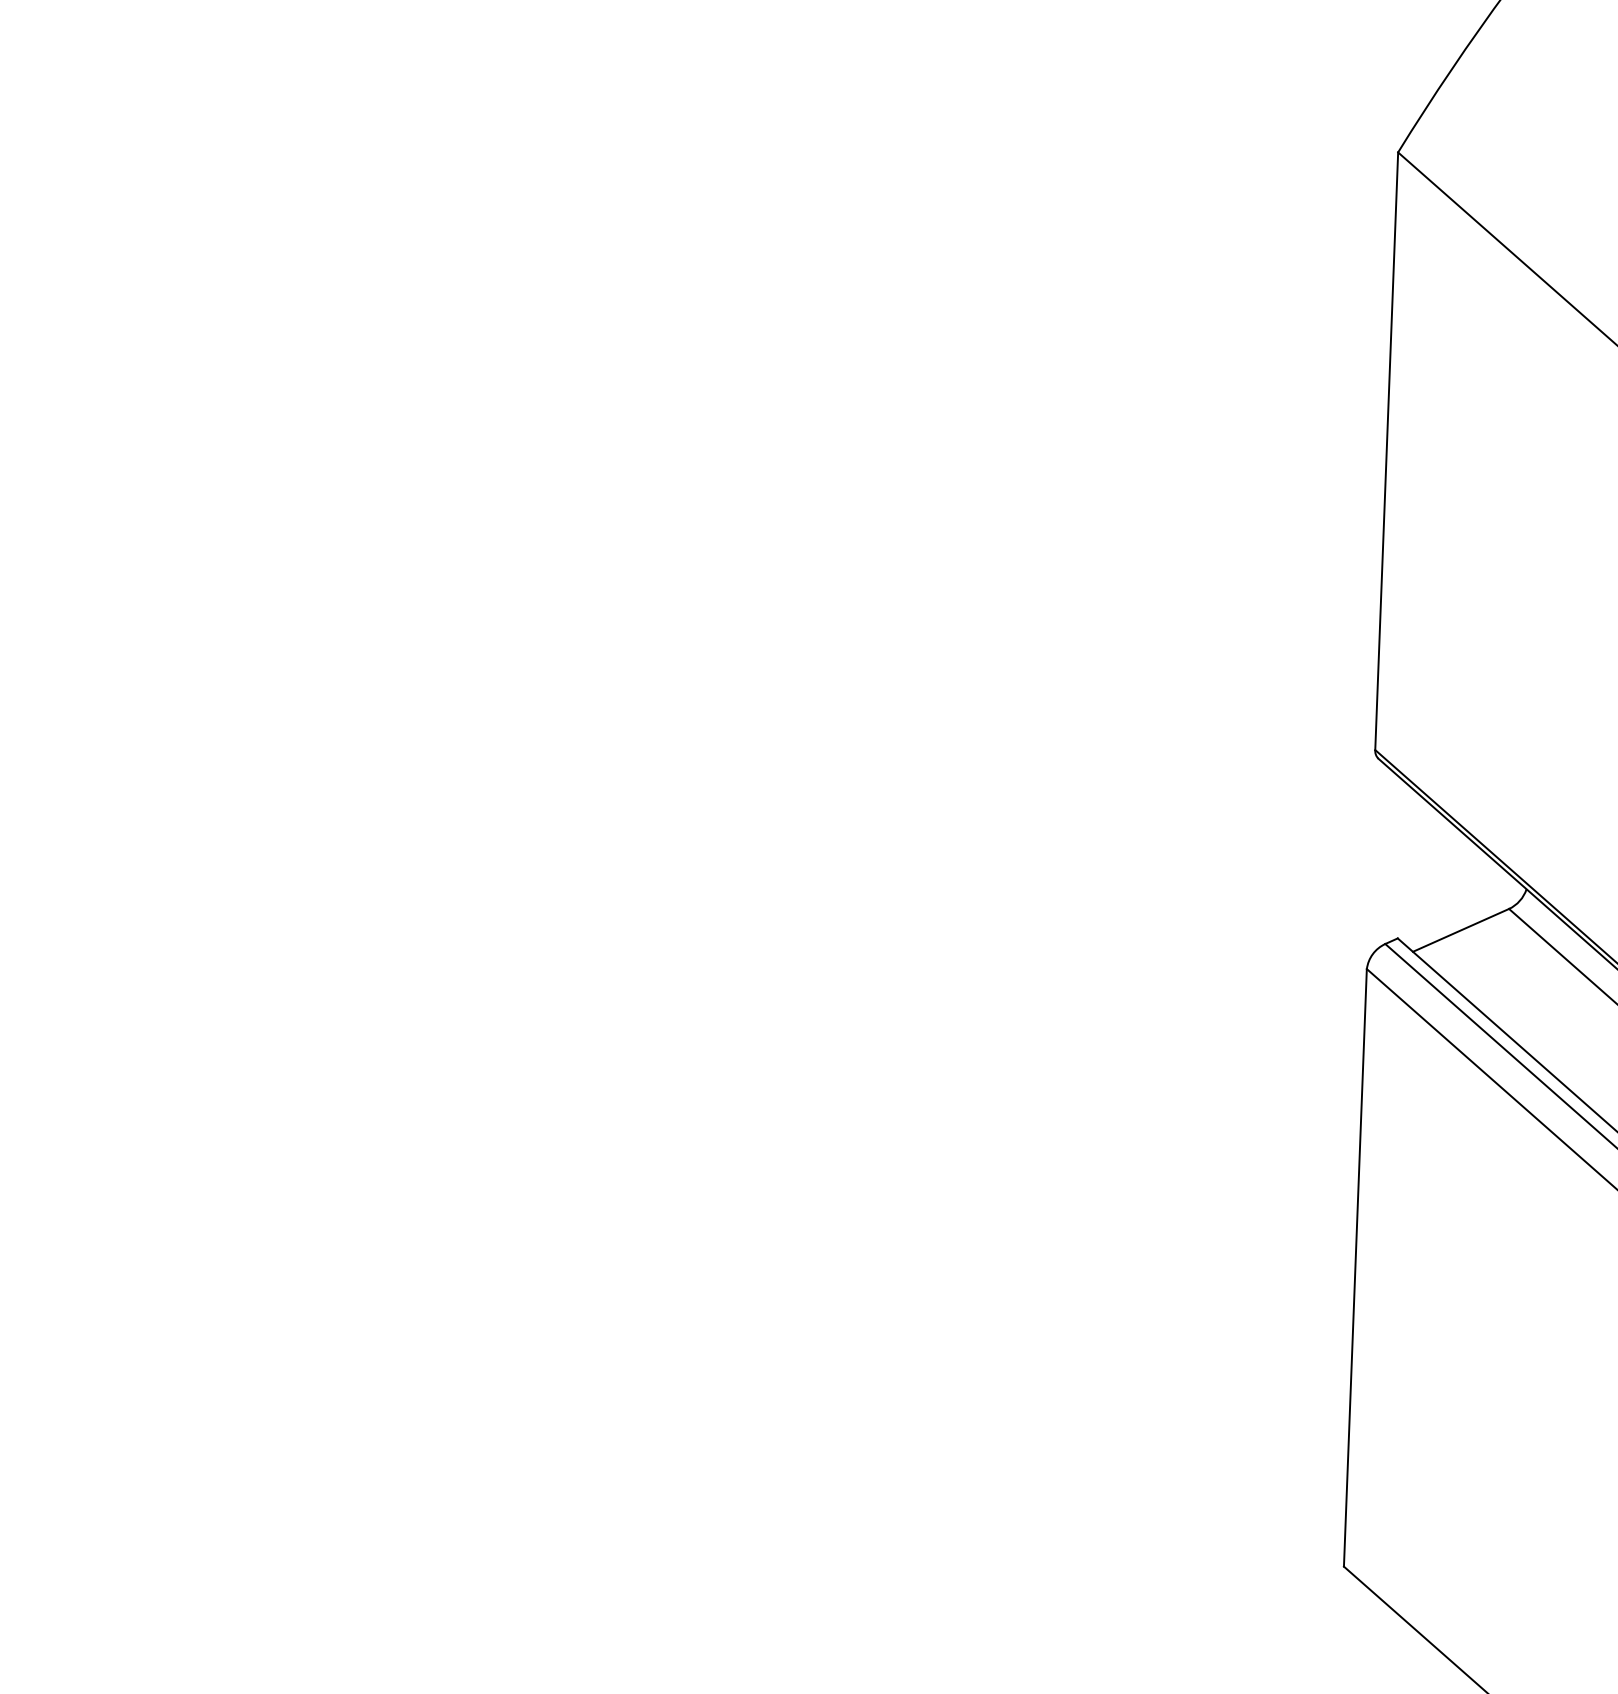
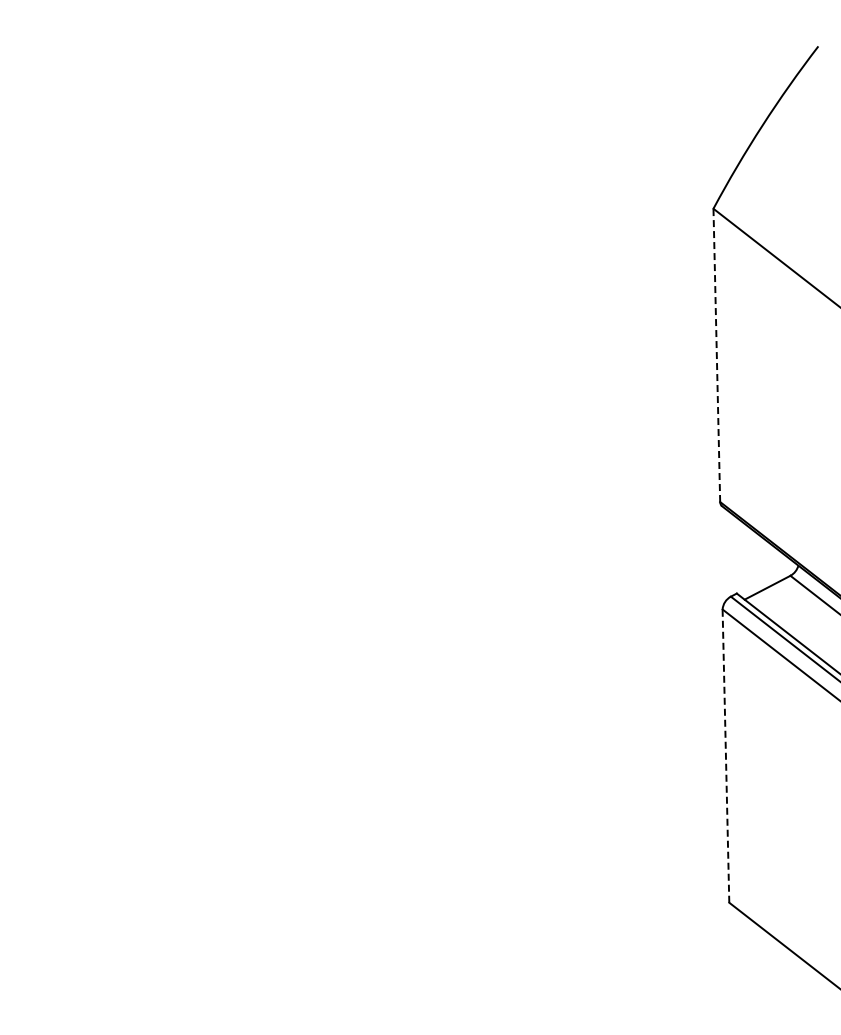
line: (1386, 451) -> (716, 355), solid -> dashed
line: (1354, 1268) -> (725, 756), solid -> dashed

